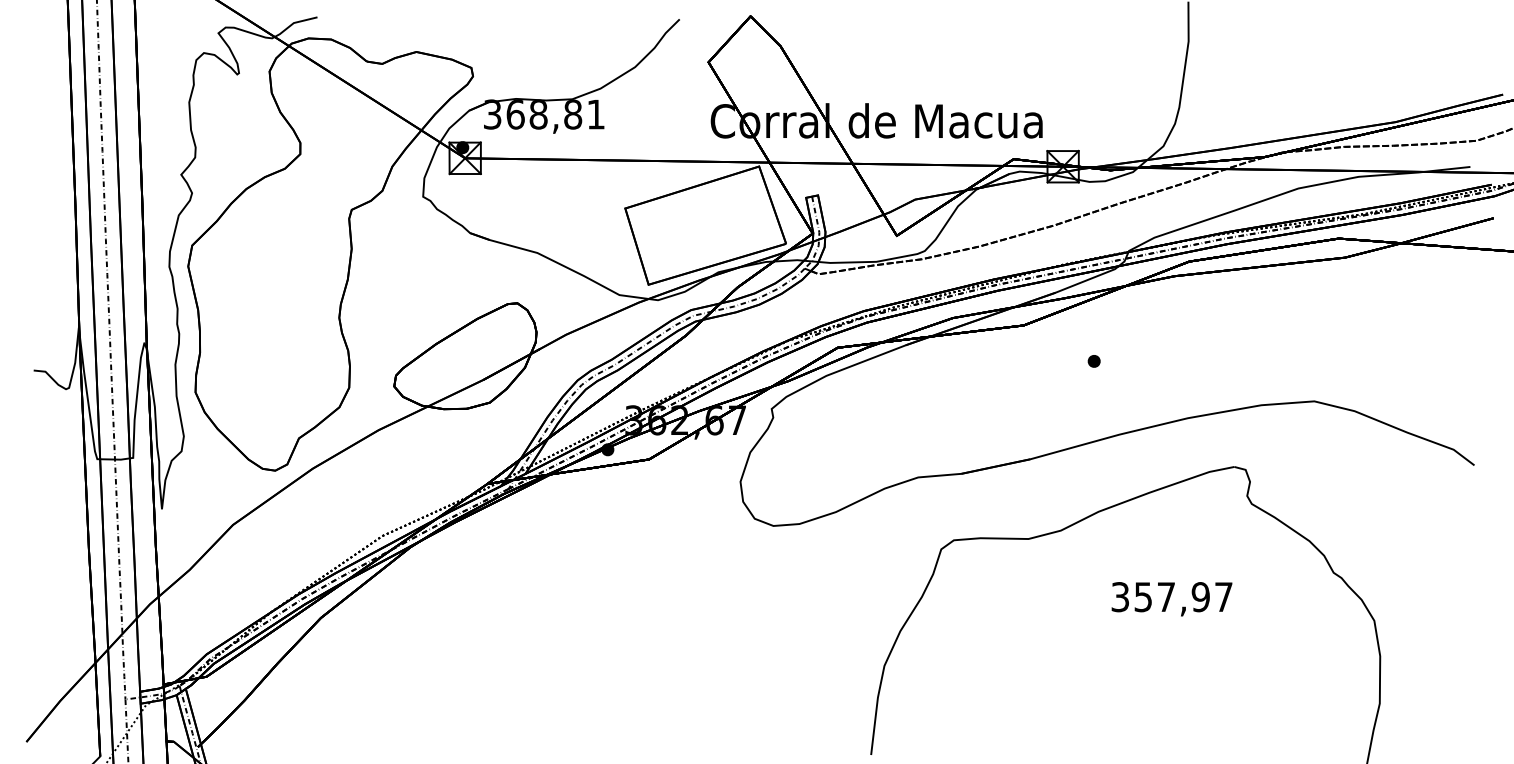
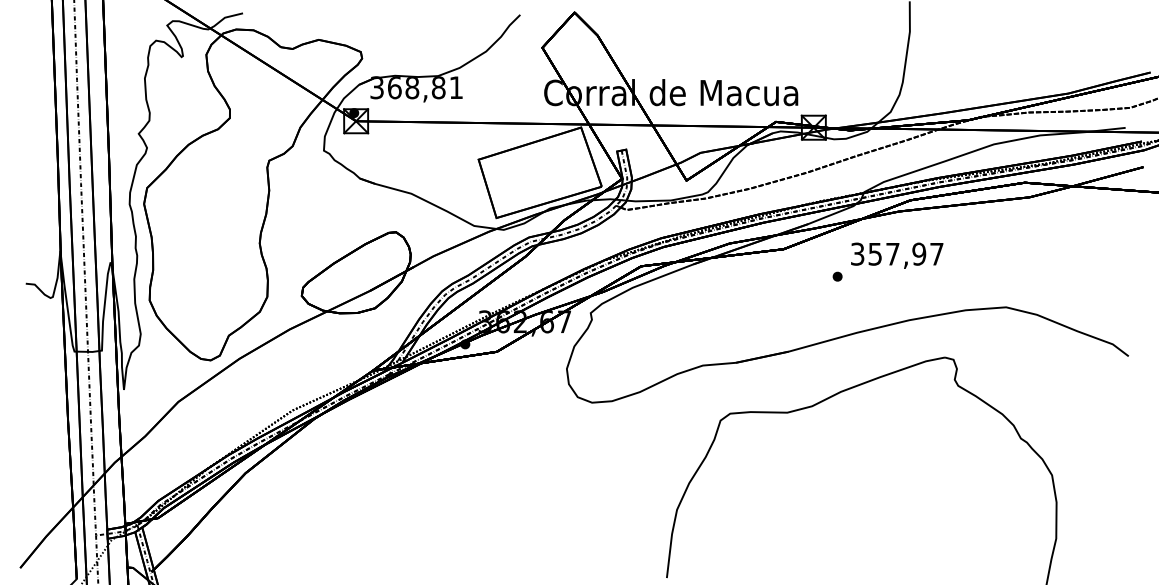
text: (1172, 598) -> (897, 255), moved

